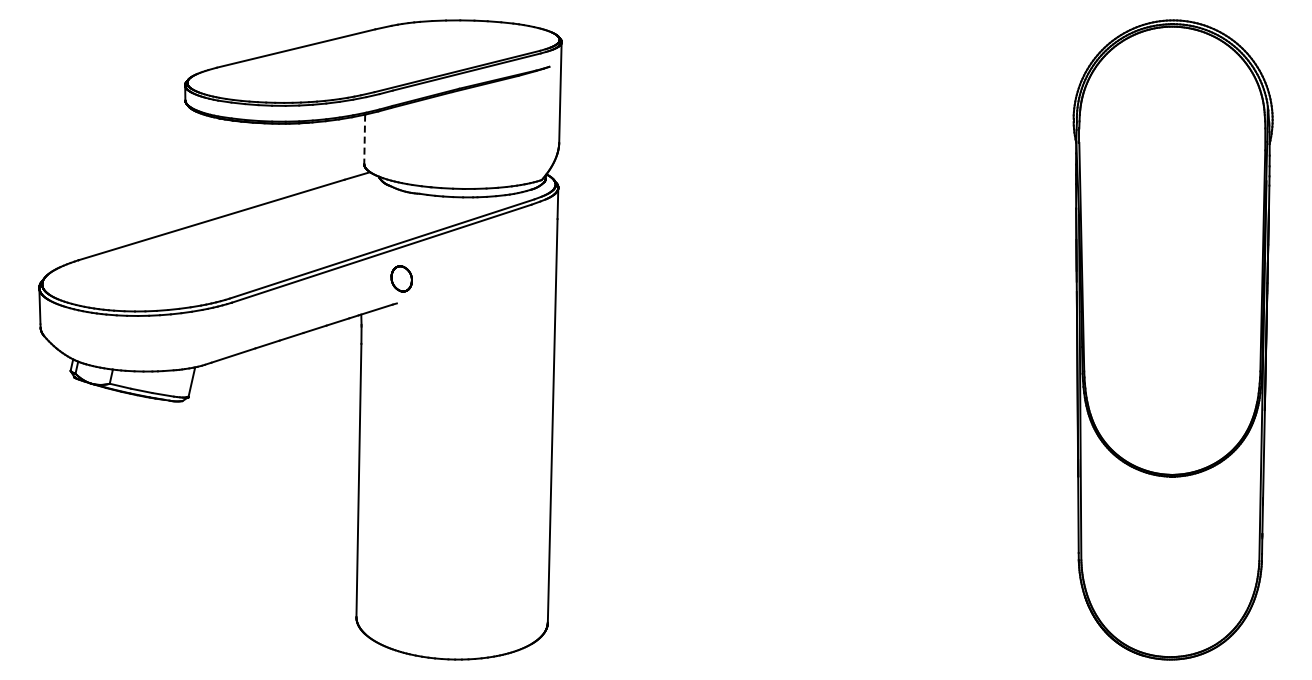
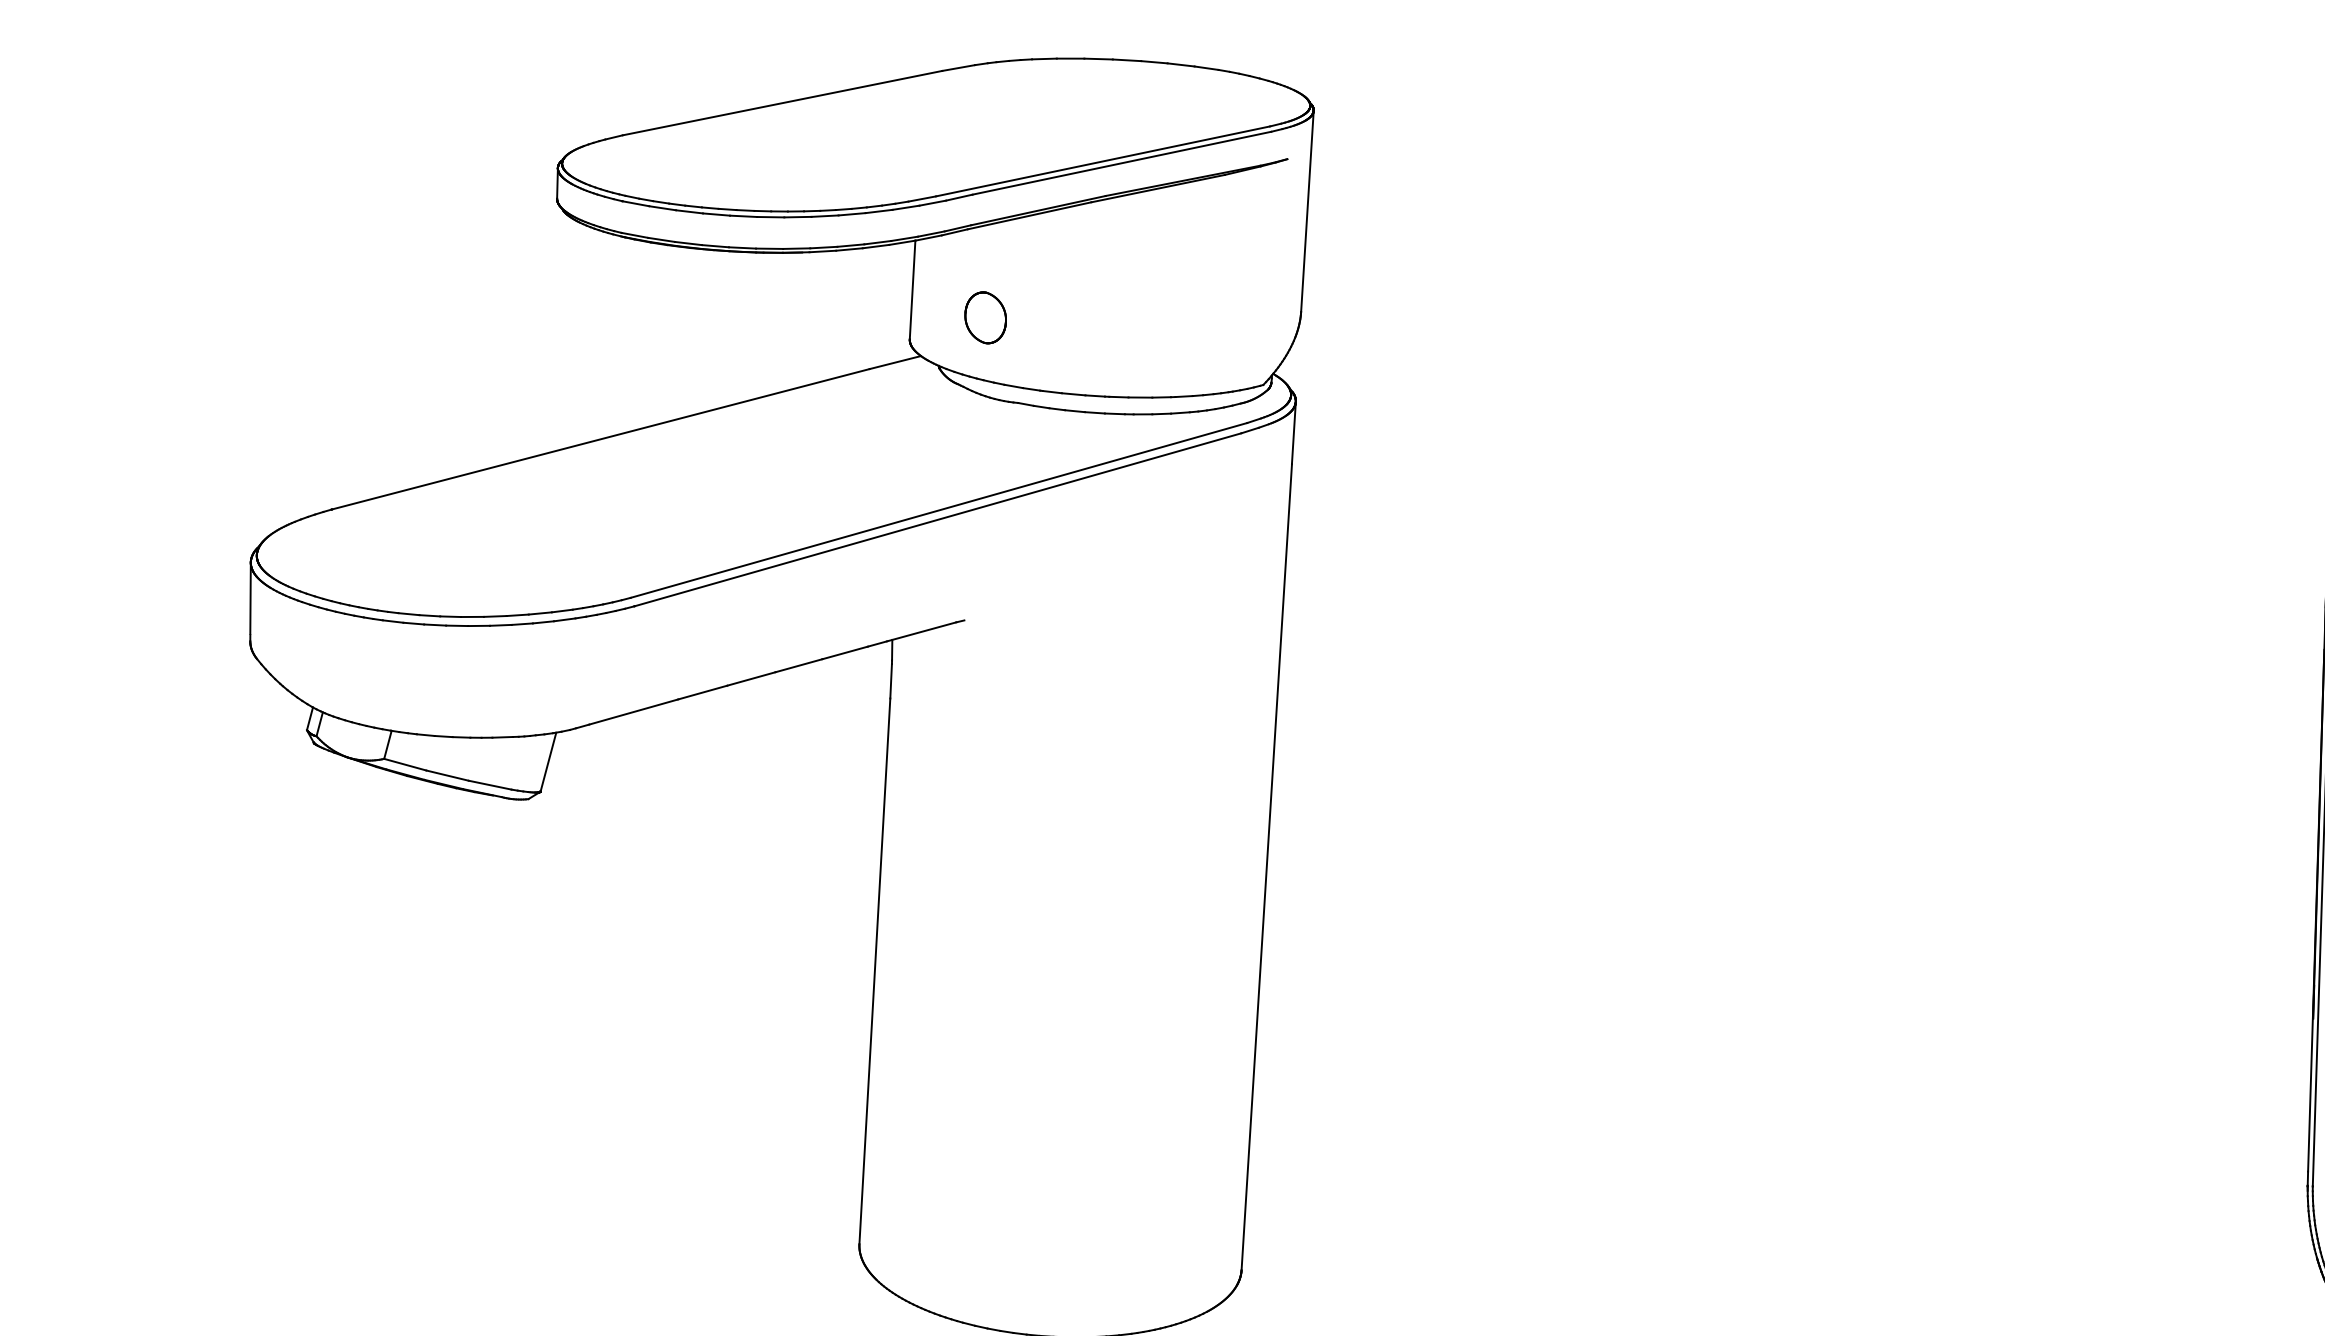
line: (364, 139) -> (912, 290), dashed -> solid
part: (401, 278) -> (985, 317), moved

